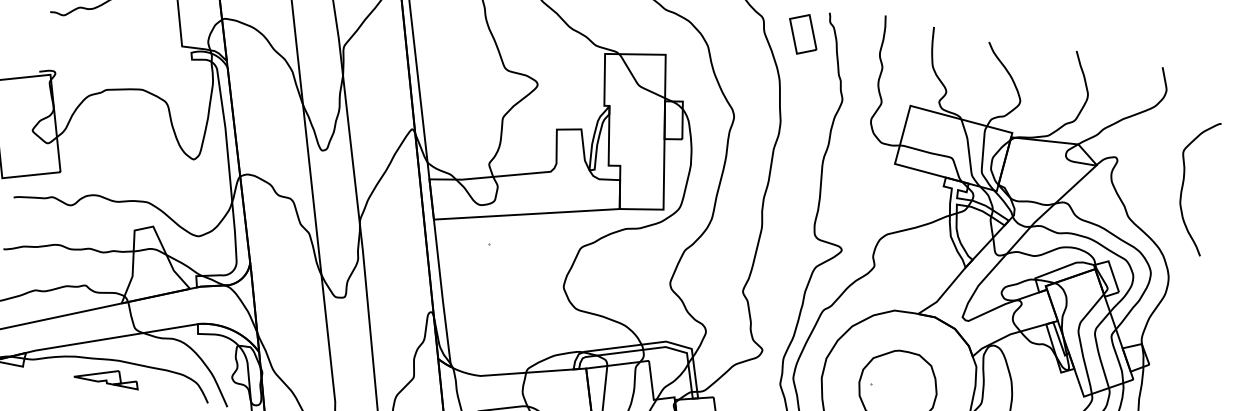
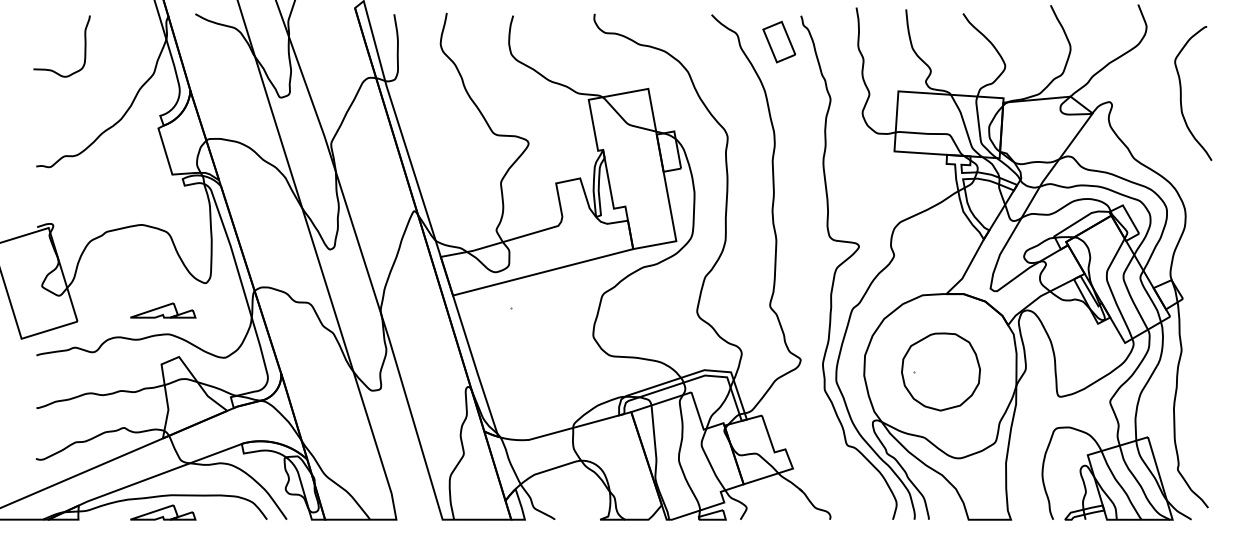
part: (147, 178) -> (163, 310), added
curve: (1183, 184) -> (1181, 93), moved

